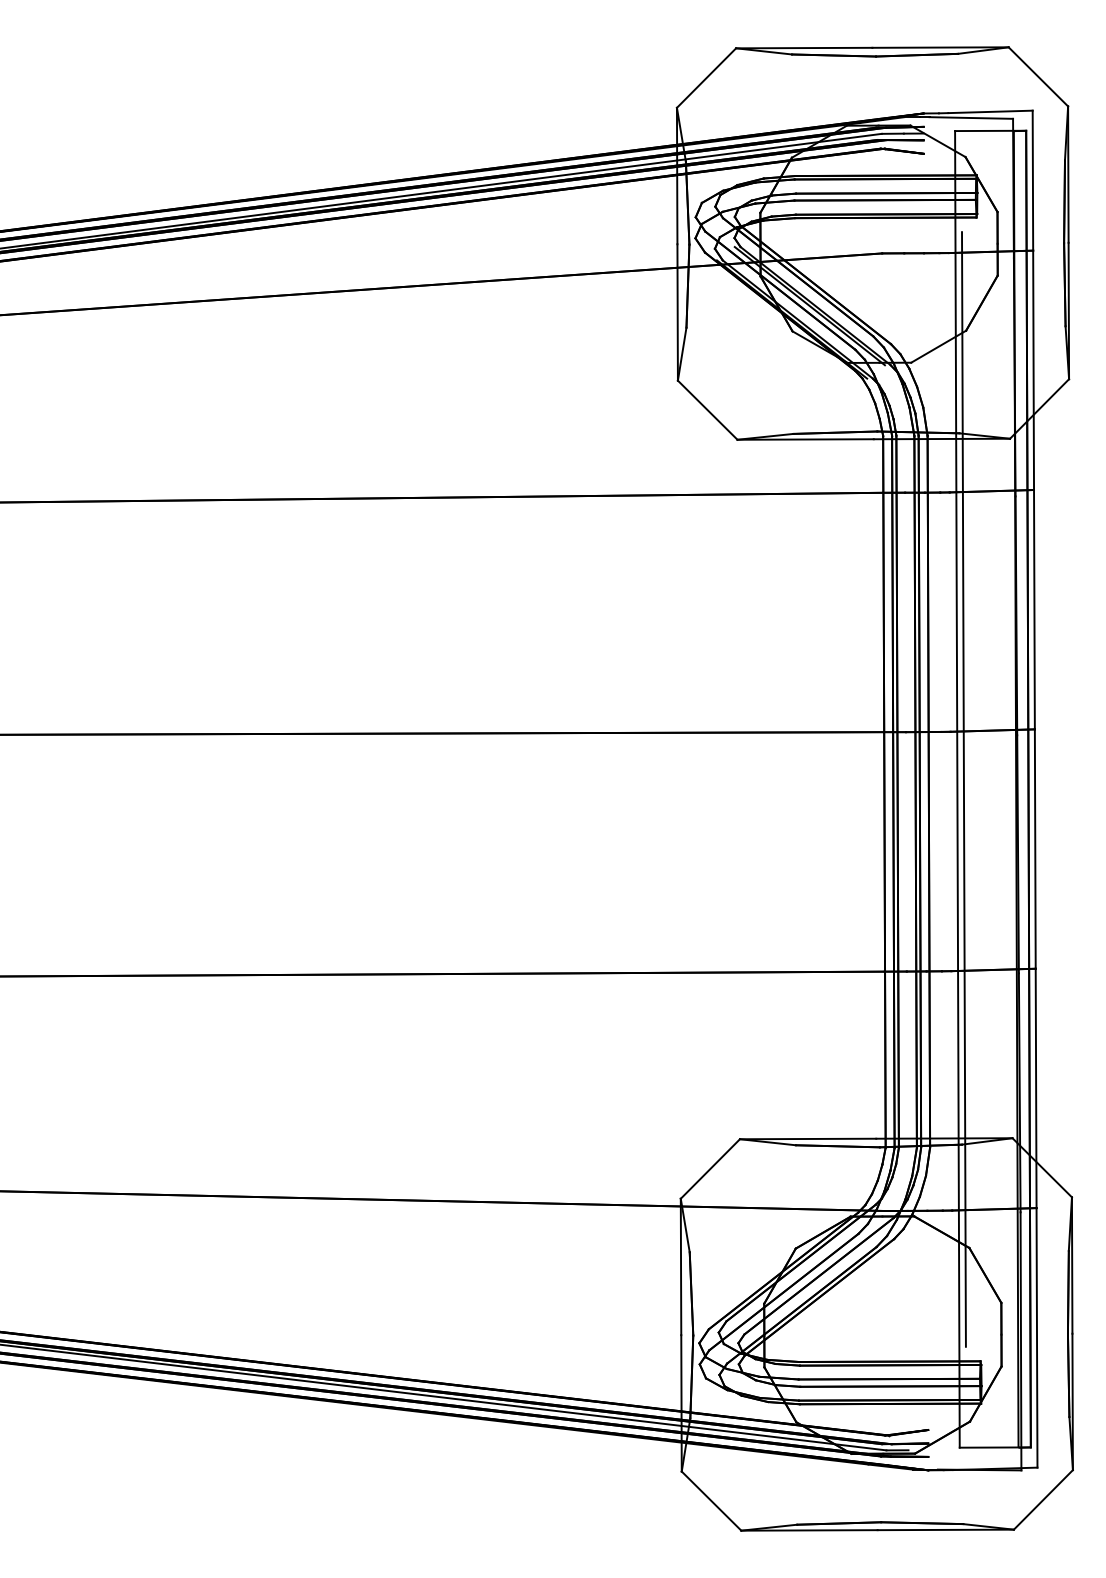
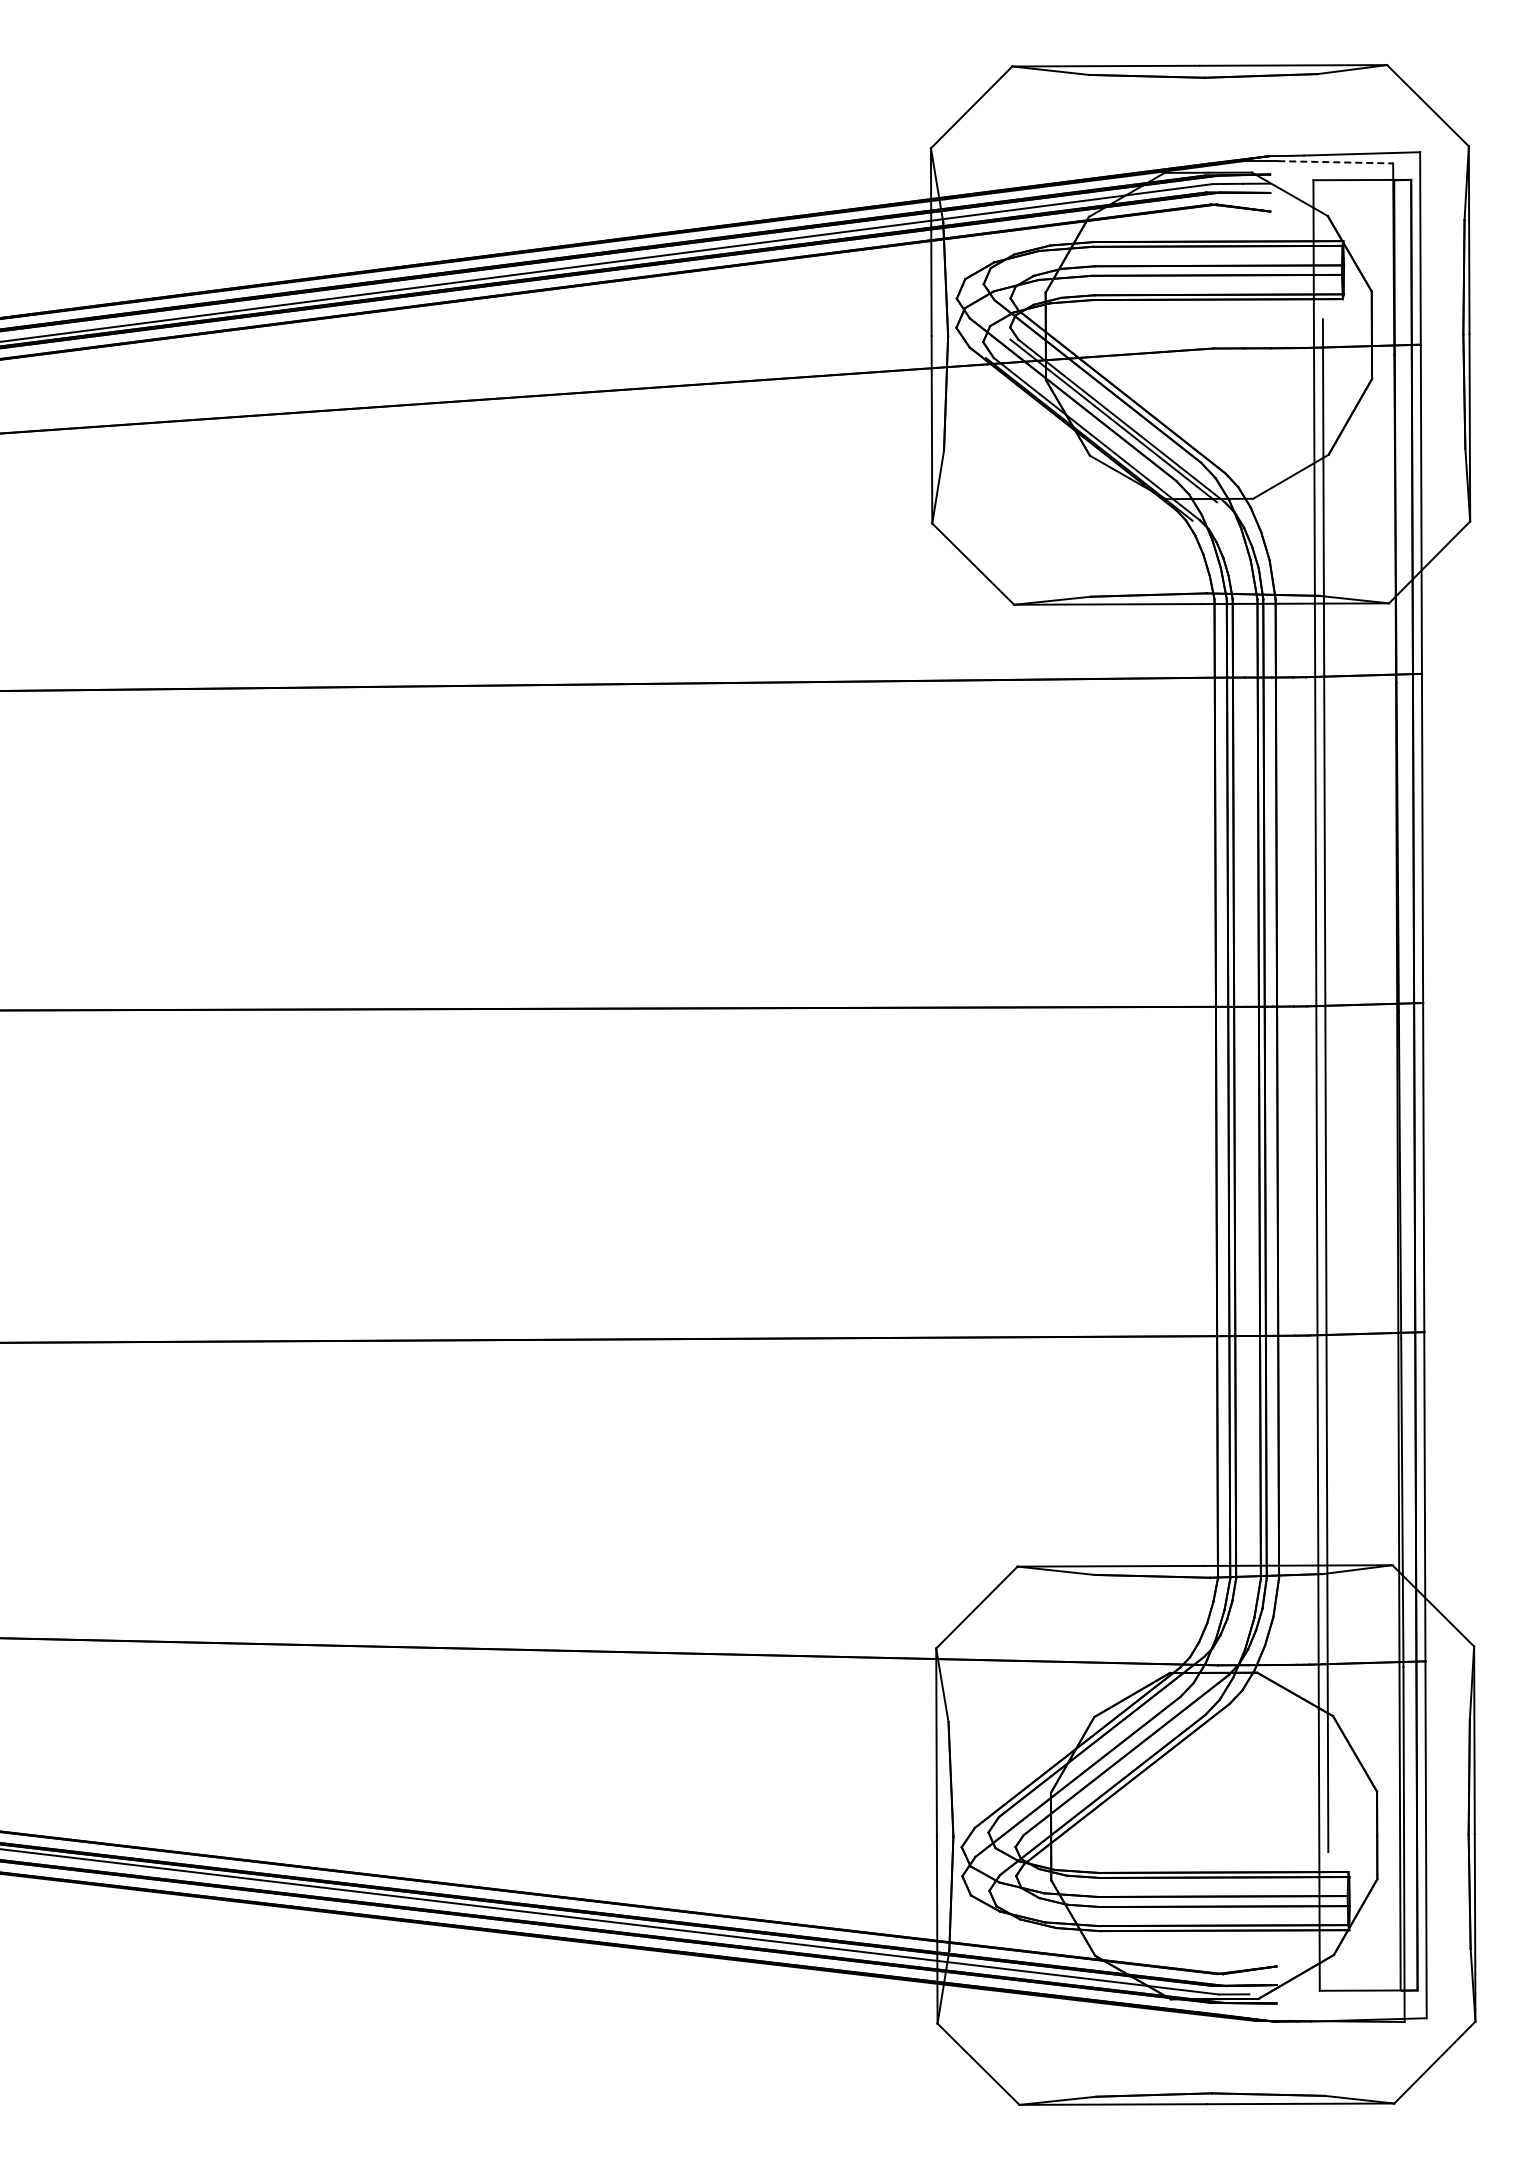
line: (971, 118) -> (1336, 162), solid -> dashed

